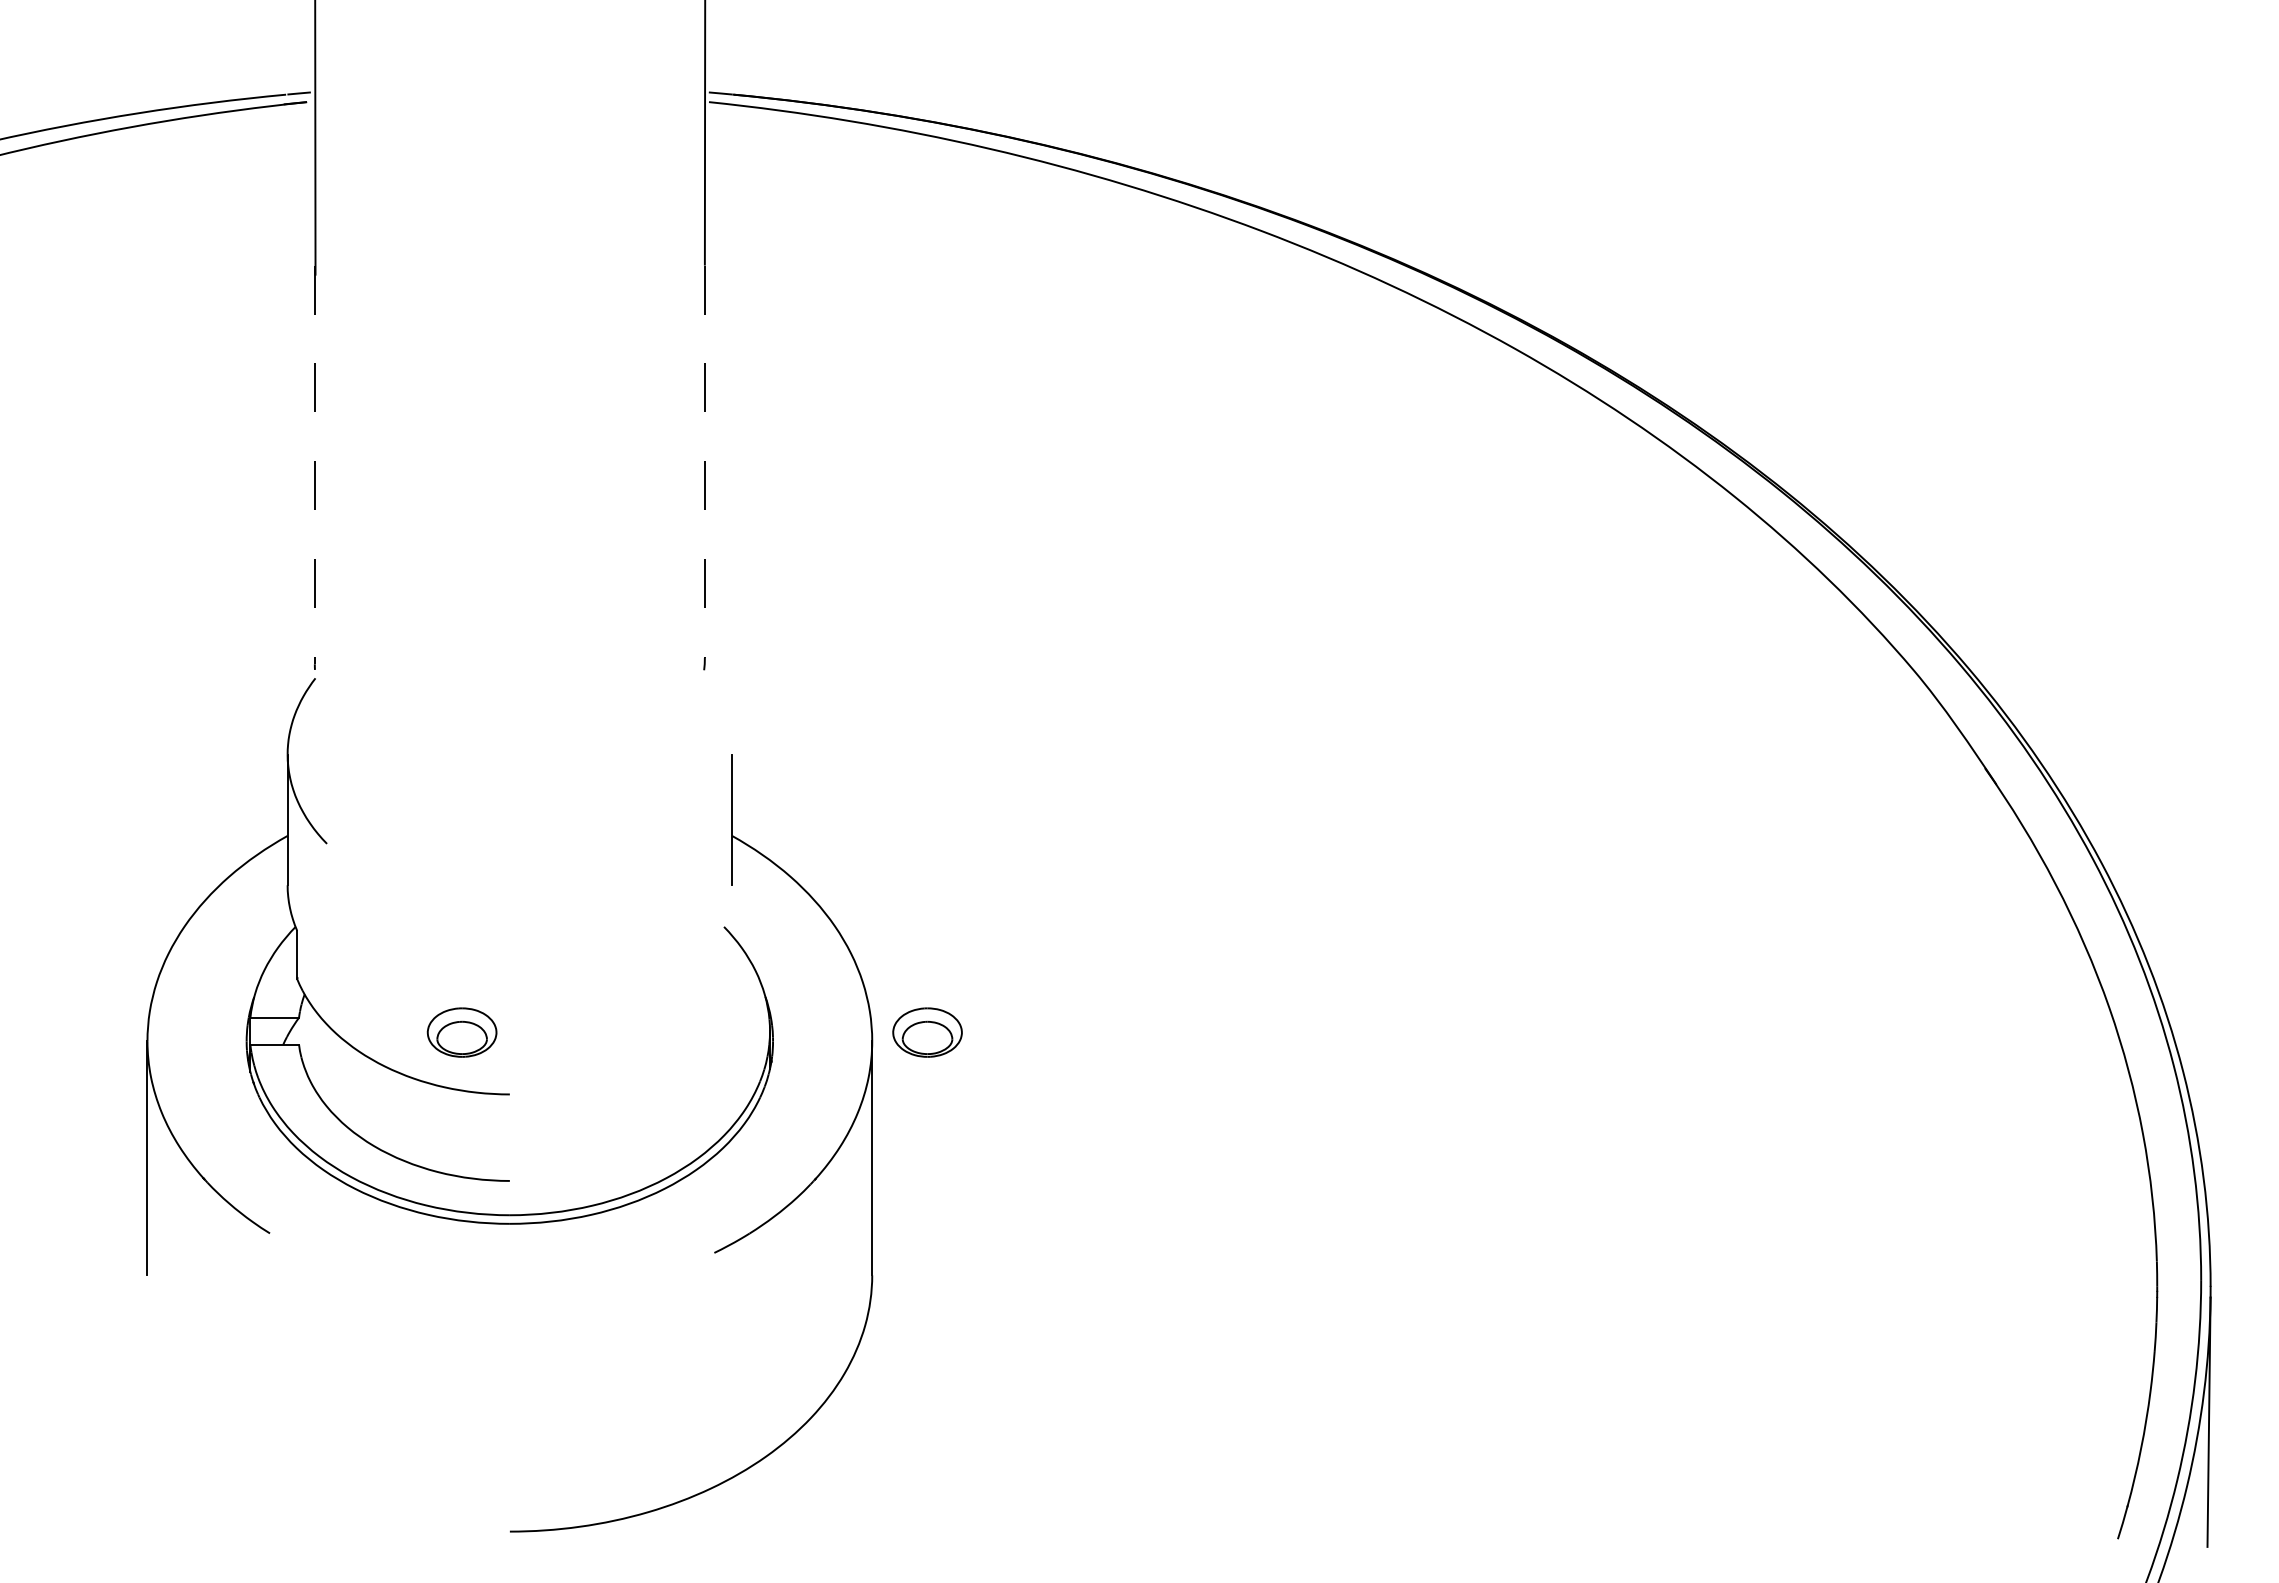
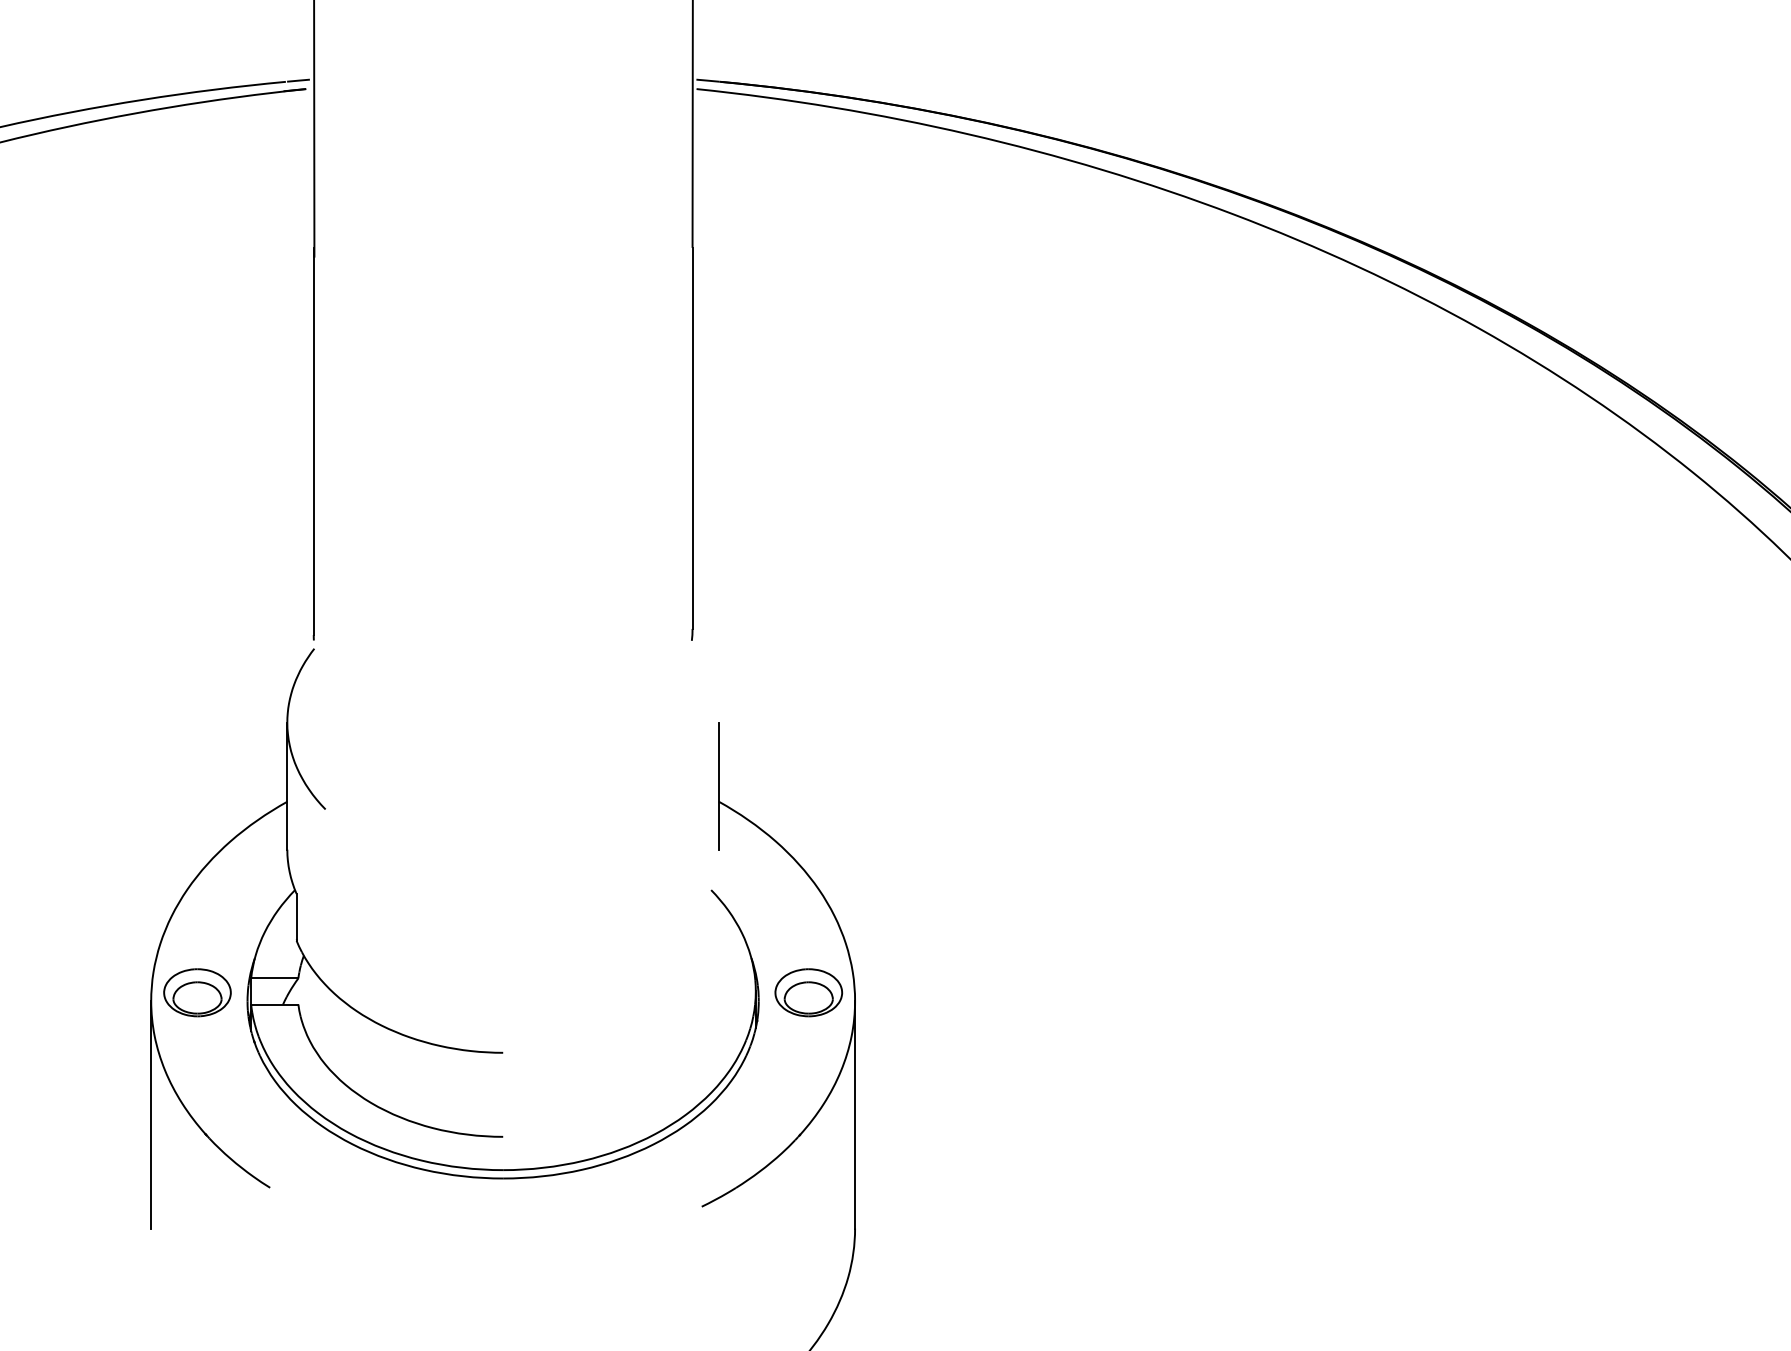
line: (704, 462) -> (692, 439), dashed -> solid
line: (314, 465) -> (313, 441), dashed -> solid
part: (461, 1032) -> (196, 992), moved
part: (927, 1032) -> (808, 992), moved

